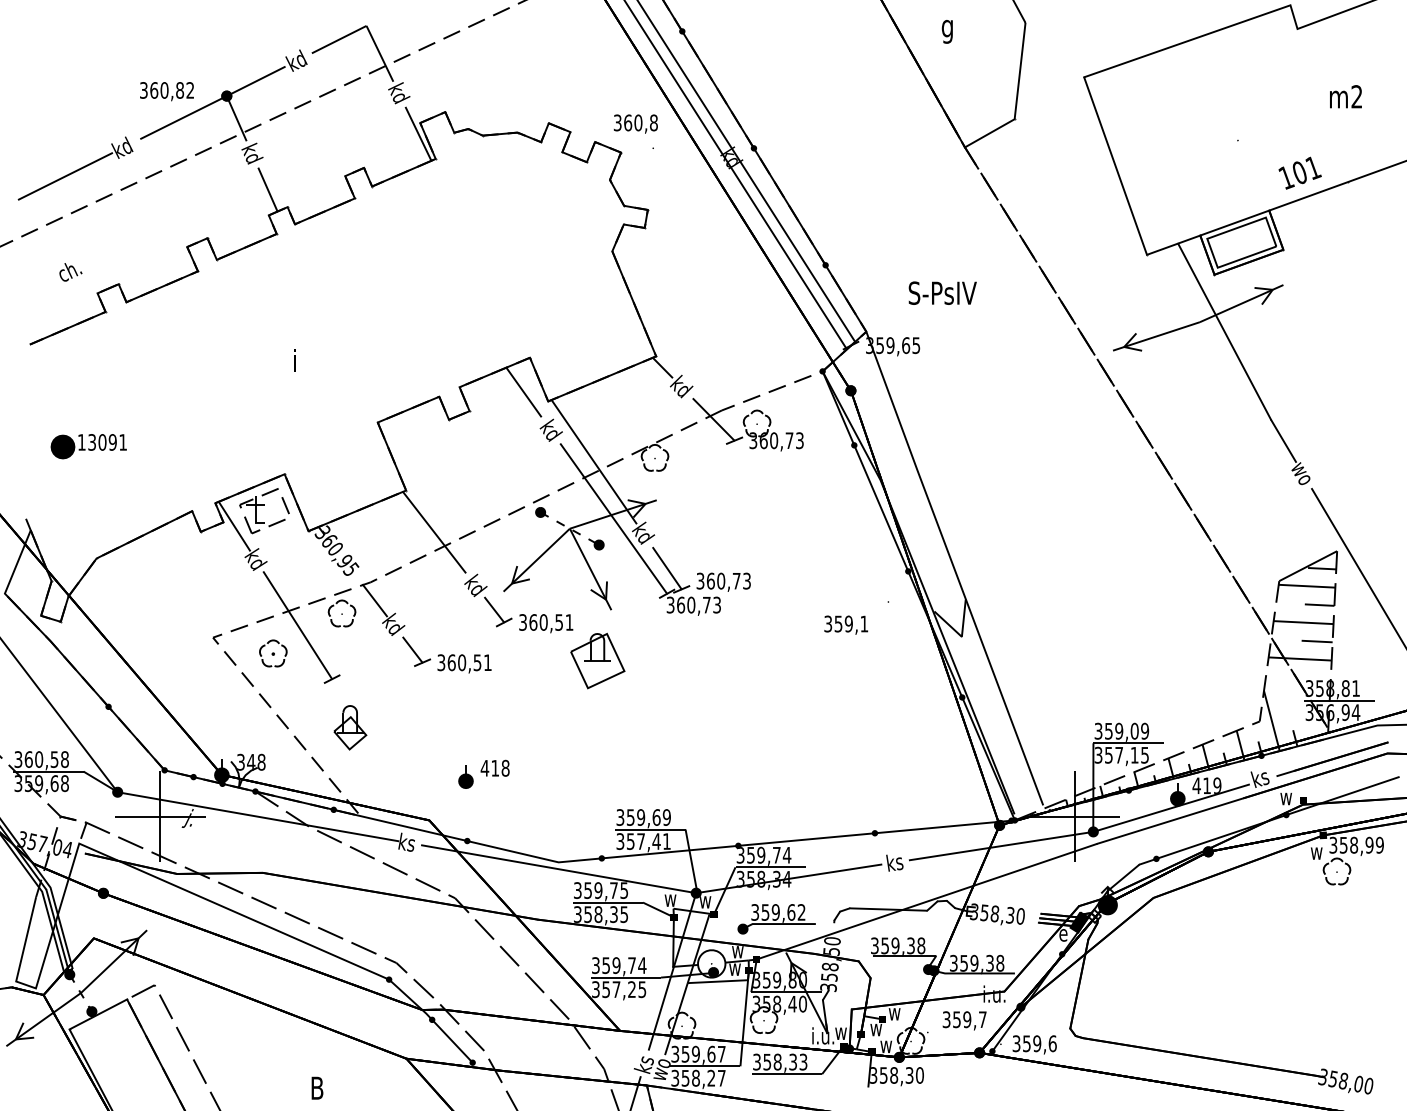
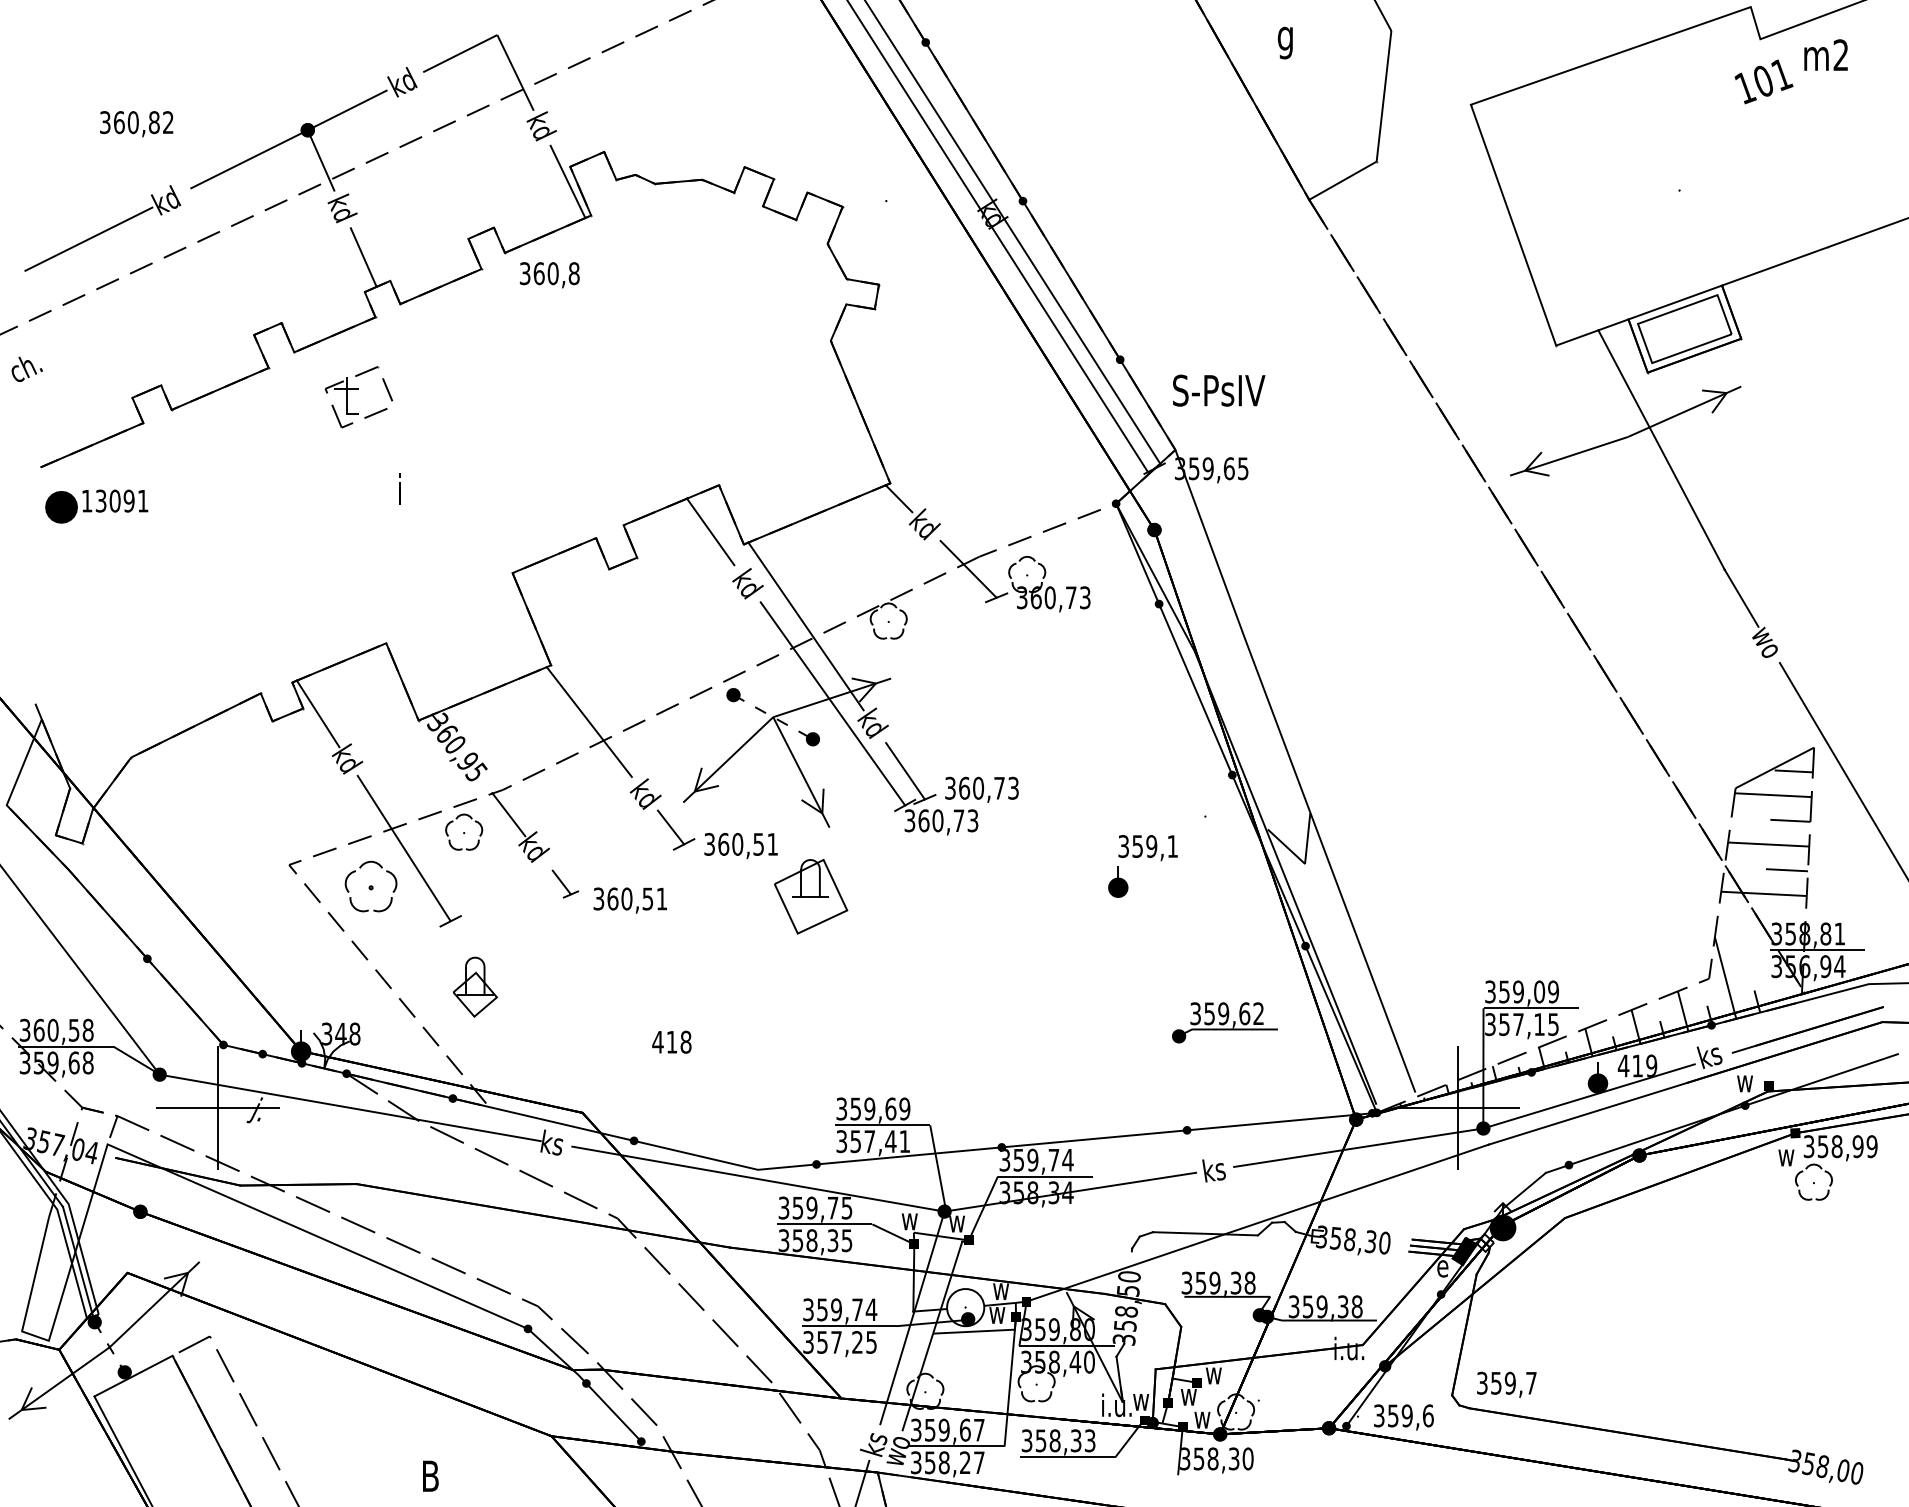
text: (166, 91) -> (136, 124), moved
text: (1345, 96) -> (1825, 54), moved
text: (635, 124) -> (549, 275), moved
text: (1299, 172) -> (1763, 81), moved
text: (70, 271) -> (26, 368), moved
text: (943, 293) -> (1219, 390), moved
part: (88, 446) -> (96, 506), moved
part: (264, 505) -> (358, 389), moved
part: (416, 651) -> (565, 883), size x0.7
part: (273, 652) -> (370, 885), size x1.4
part: (466, 776) -> (1118, 881), moved
part: (776, 918) -> (1224, 1022), moved
text: (964, 1020) -> (1506, 1384), moved

